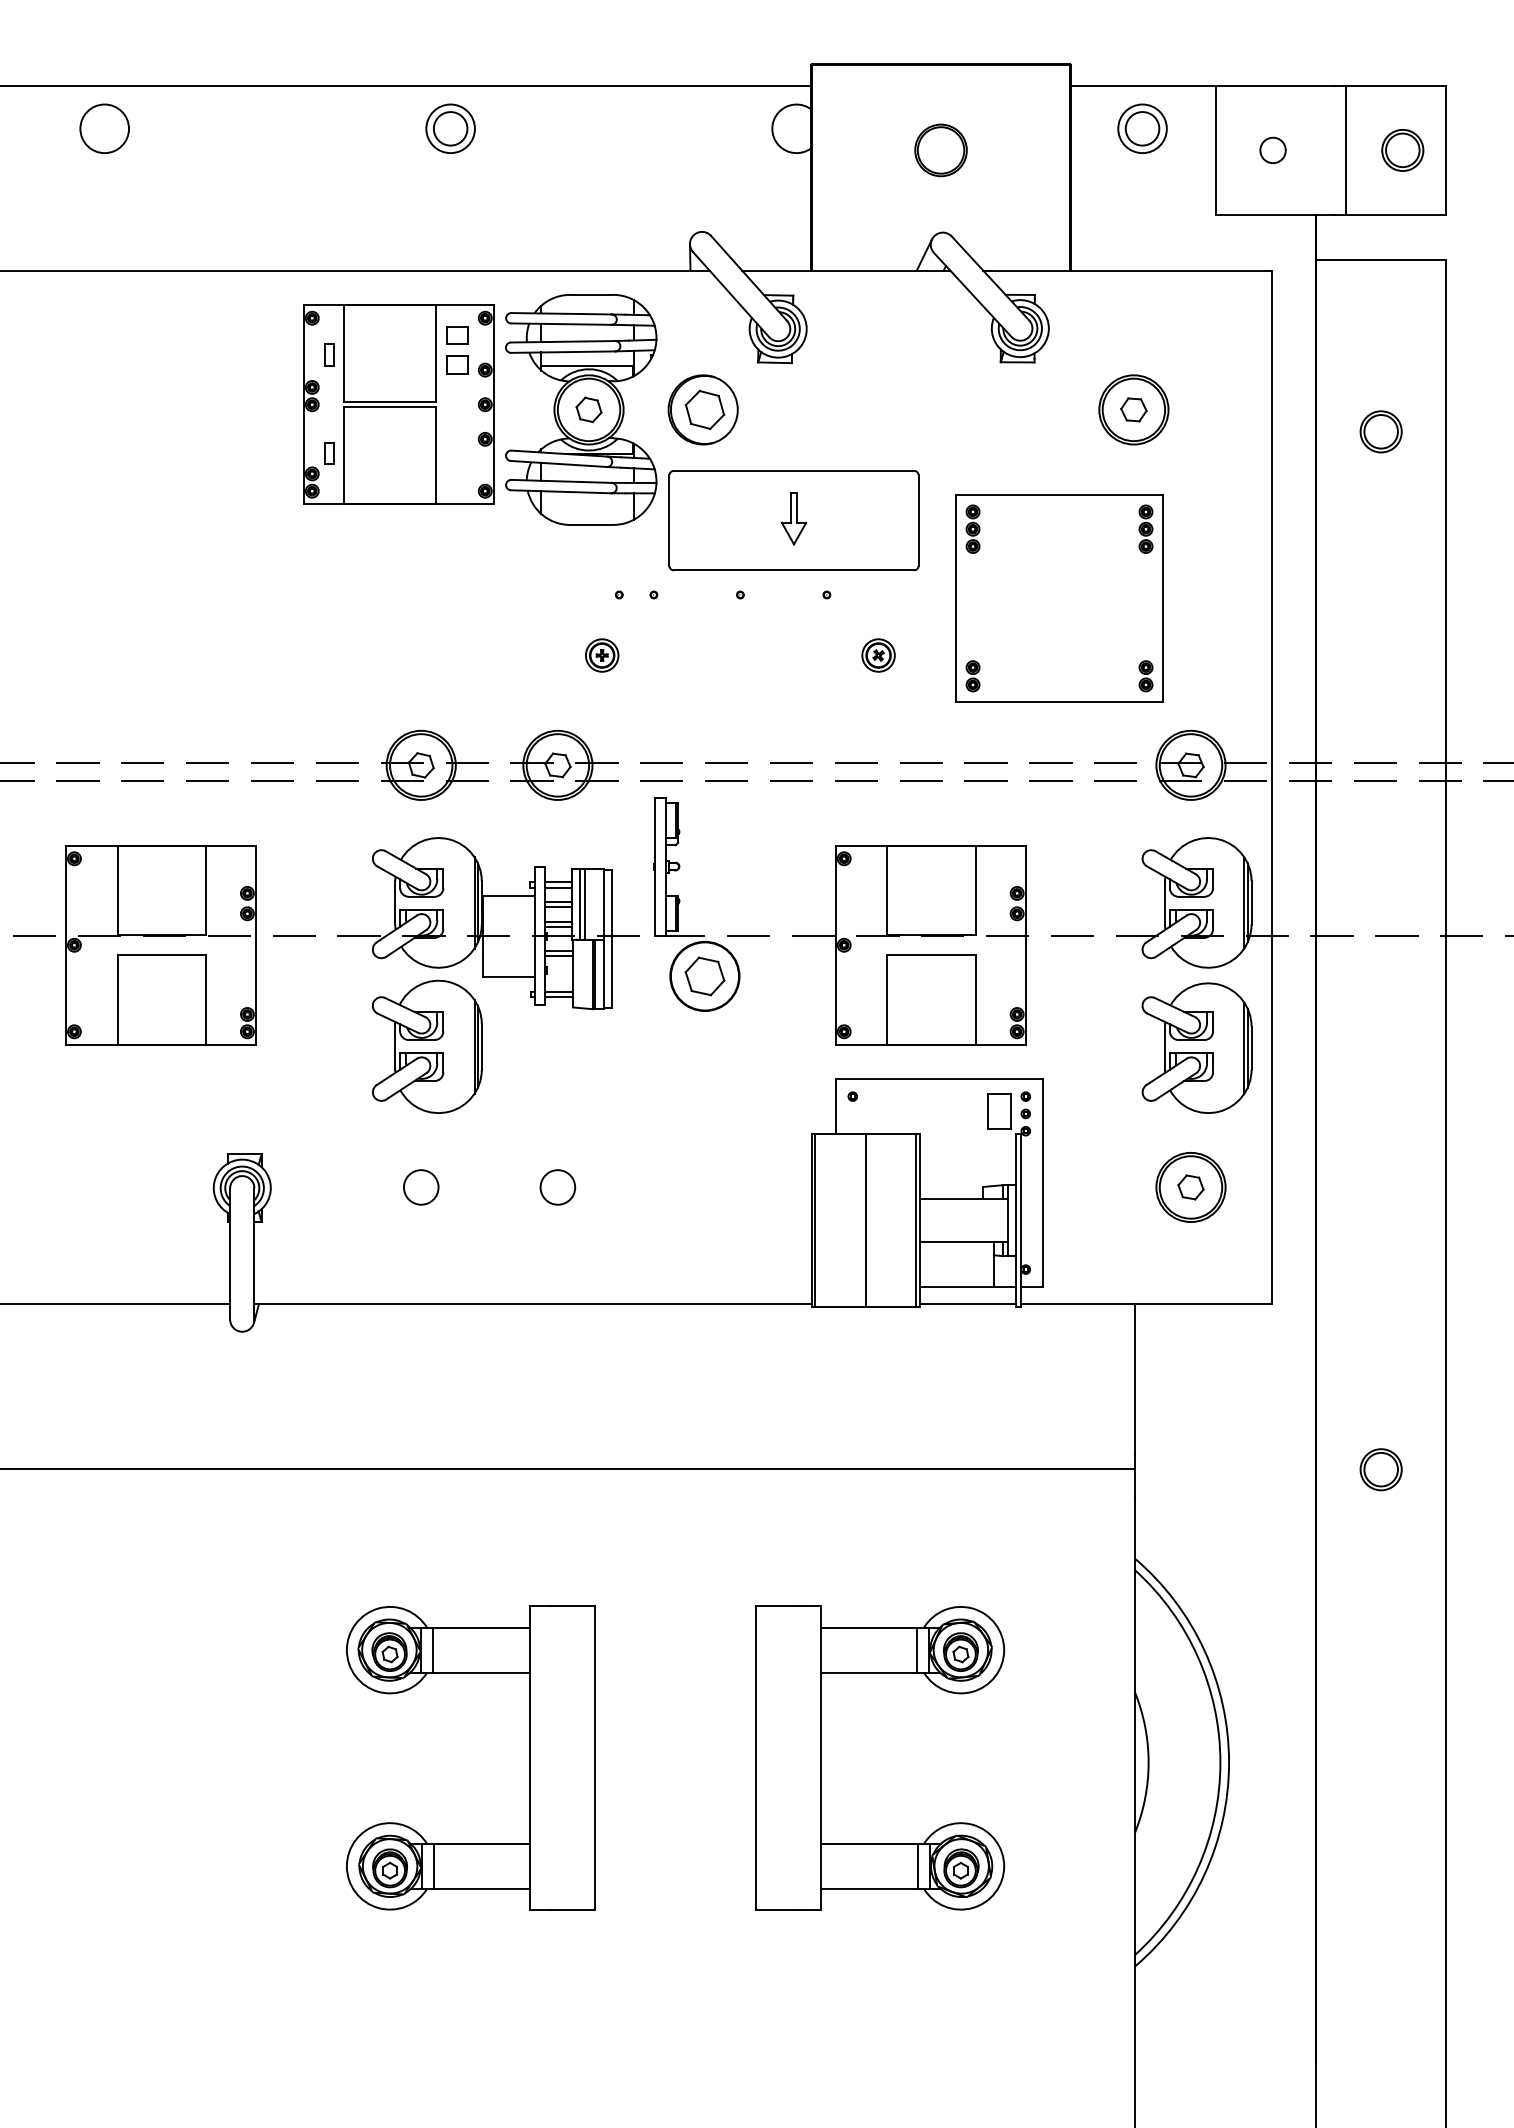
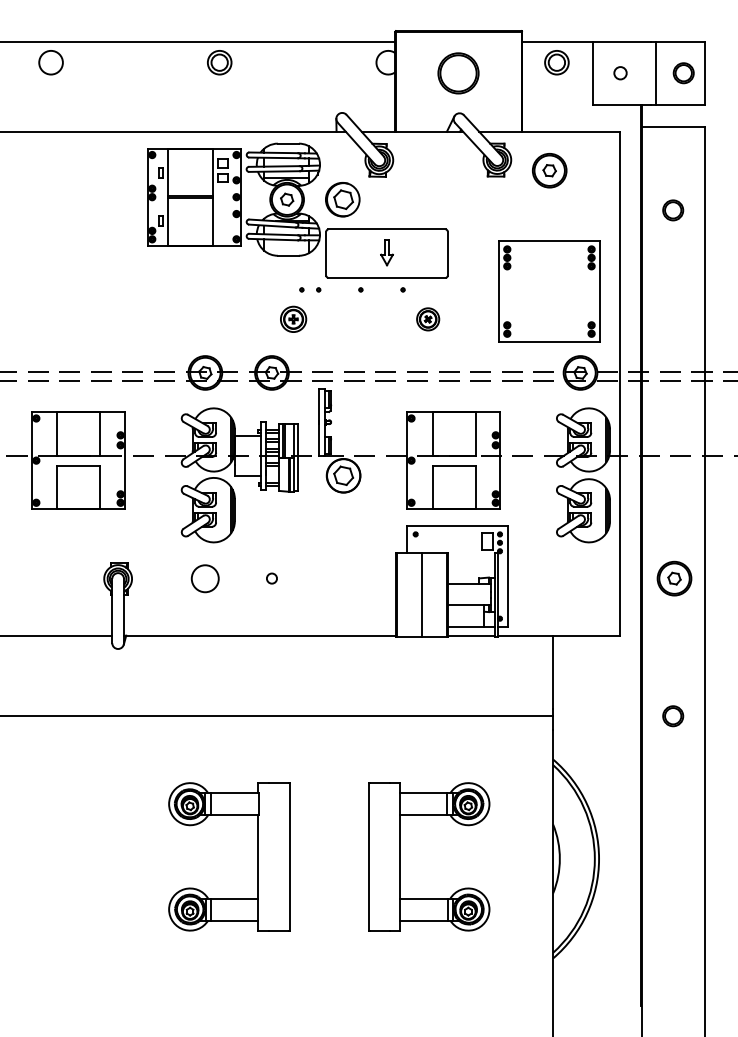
part: (940, 148) -> (458, 72), size x1.6
part: (1133, 409) -> (549, 170), moved
part: (1059, 598) -> (549, 291), moved
part: (602, 655) -> (293, 319), size x1.6
part: (879, 655) -> (428, 319), size x1.4
circle: (421, 1187) -> (205, 578), size x1.6
circle: (556, 1187) -> (271, 578), size x0.6
part: (1190, 1187) -> (674, 578), moved

